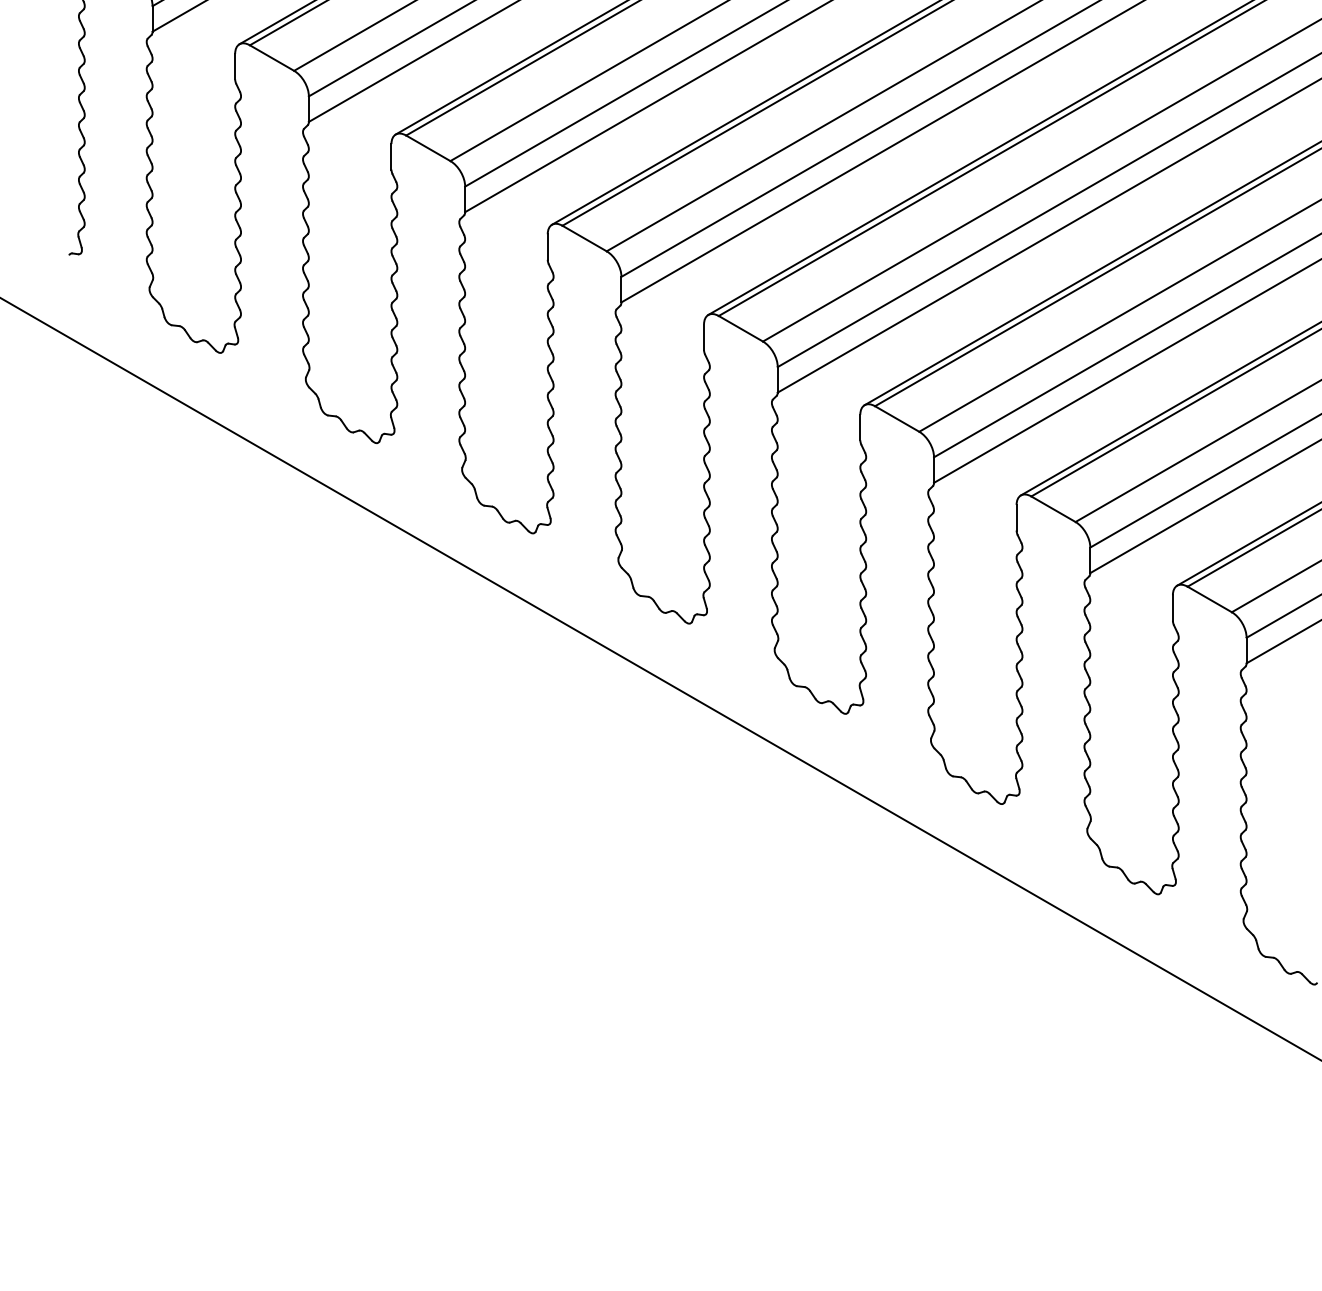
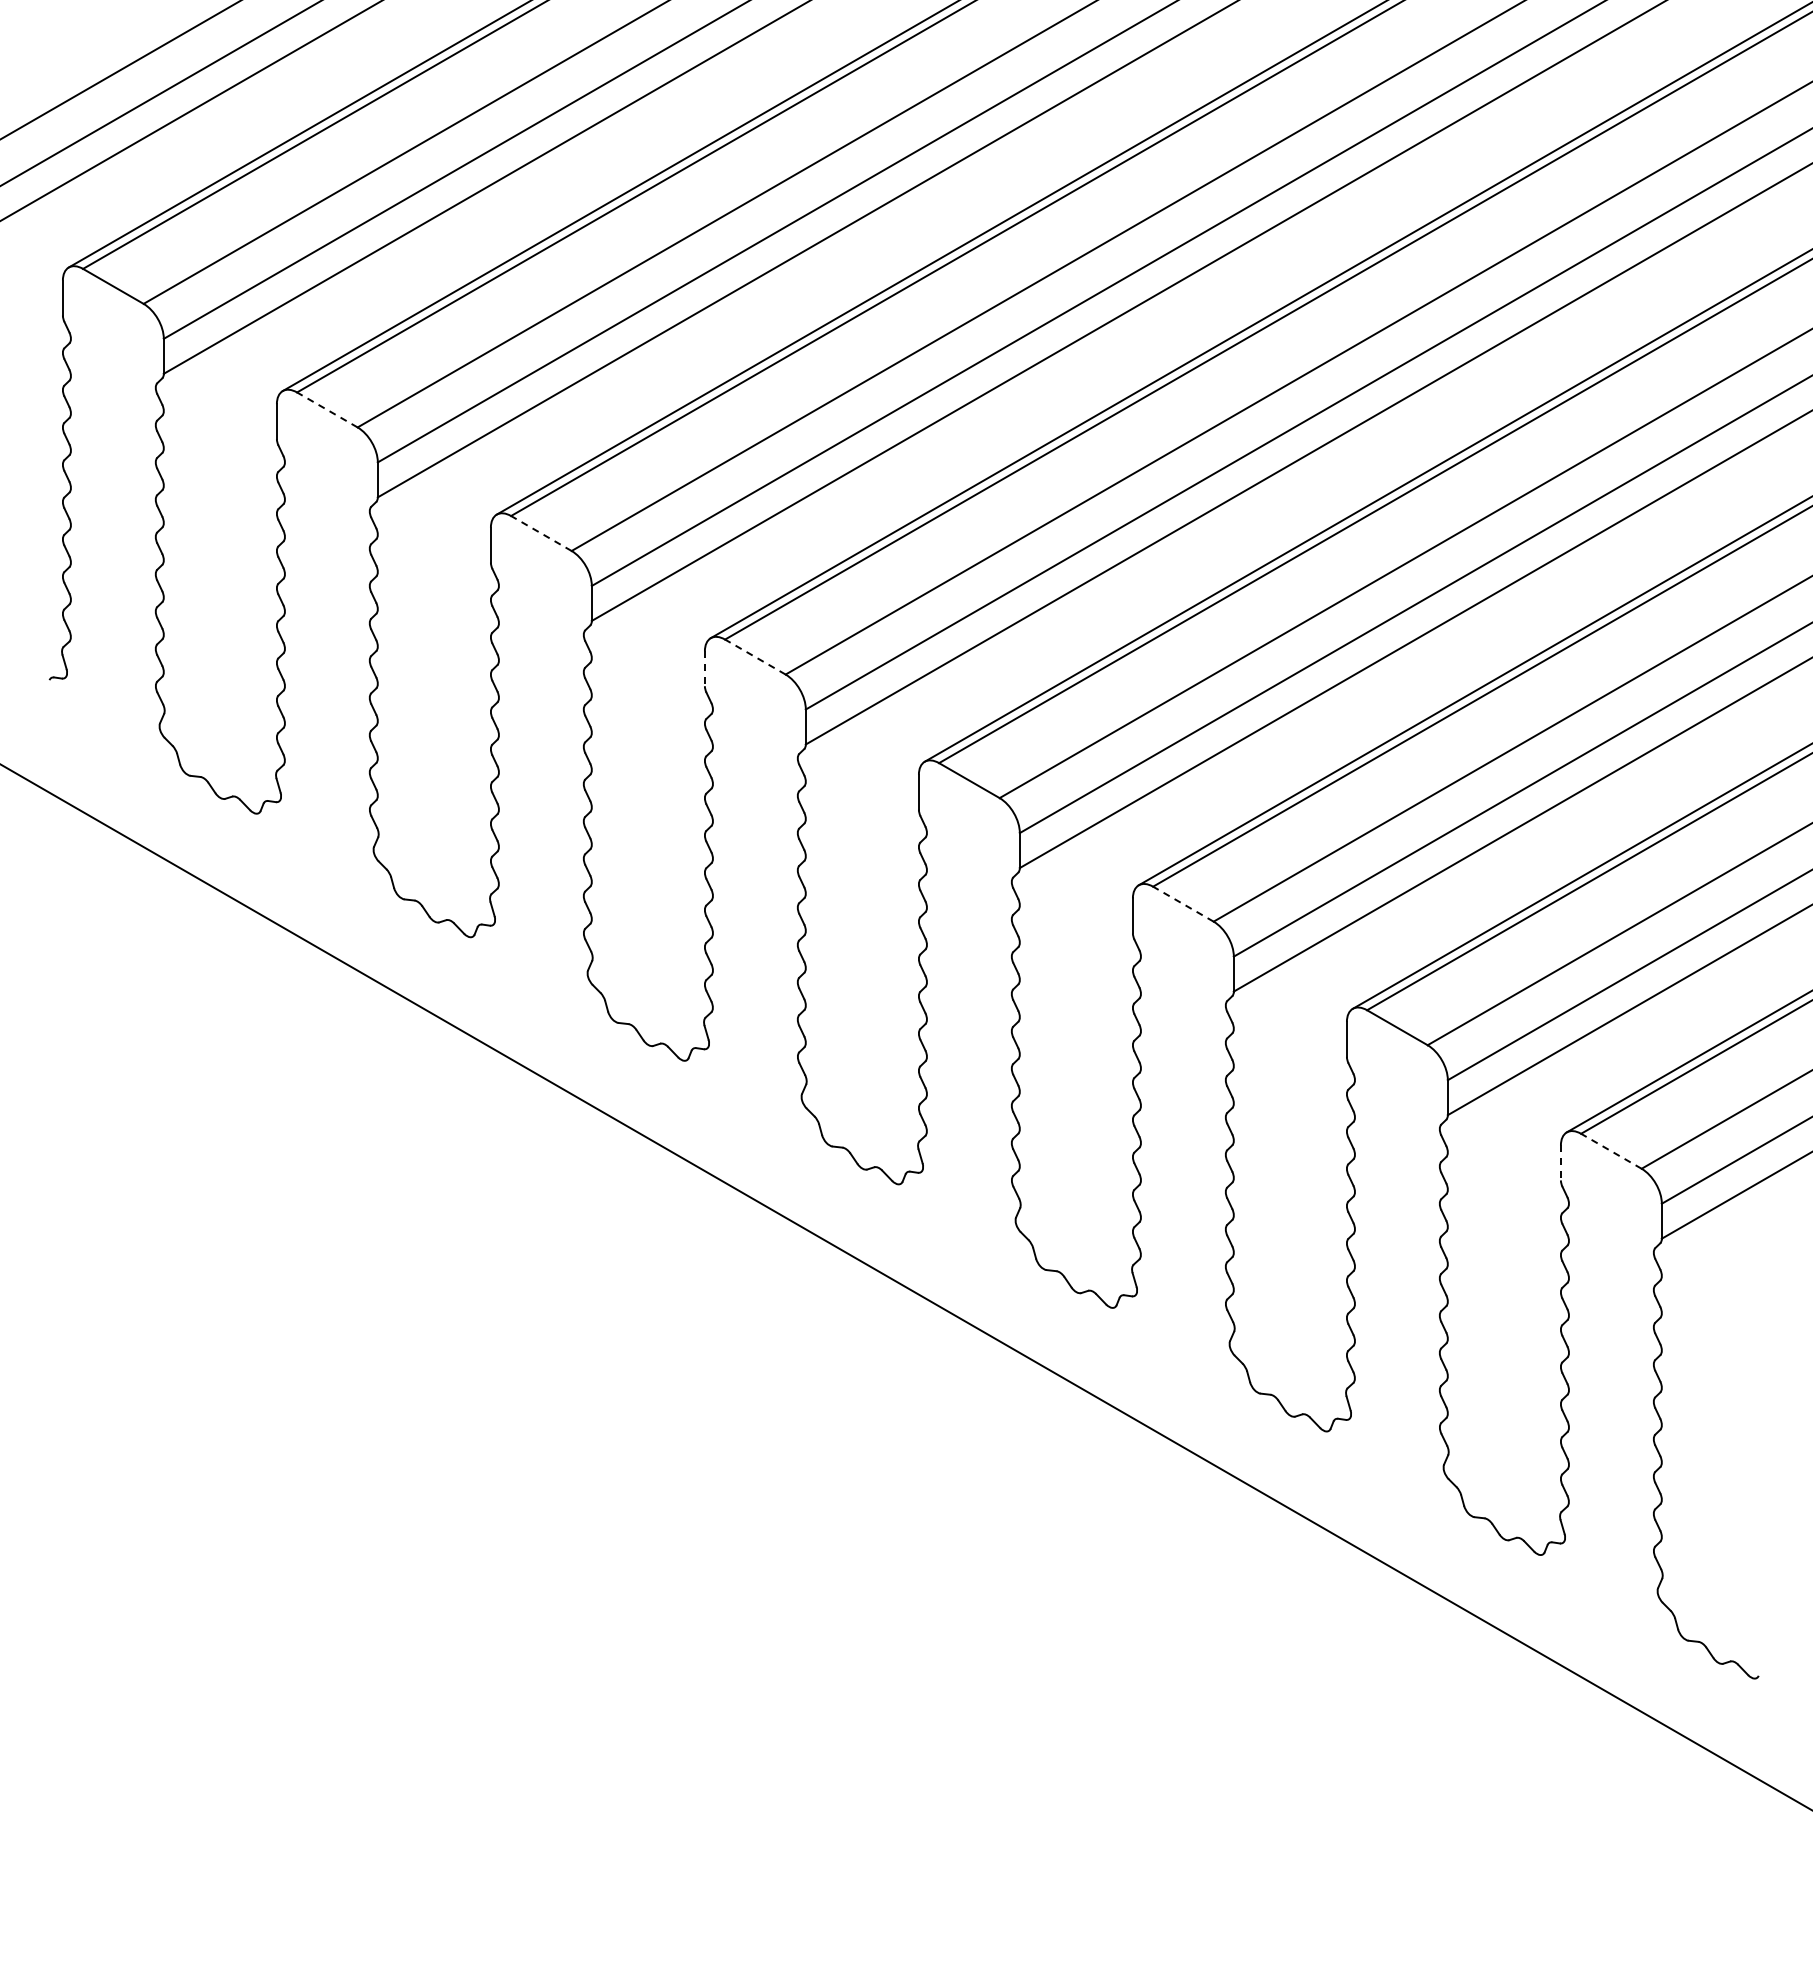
line: (272, 57) -> (327, 409), solid -> dashed
line: (428, 148) -> (541, 533), solid -> dashed
line: (584, 238) -> (755, 657), solid -> dashed
line: (547, 247) -> (704, 669), solid -> dashed
line: (897, 419) -> (1183, 904), solid -> dashed
line: (1209, 599) -> (1611, 1151), solid -> dashed
line: (1172, 608) -> (1560, 1163), solid -> dashed

